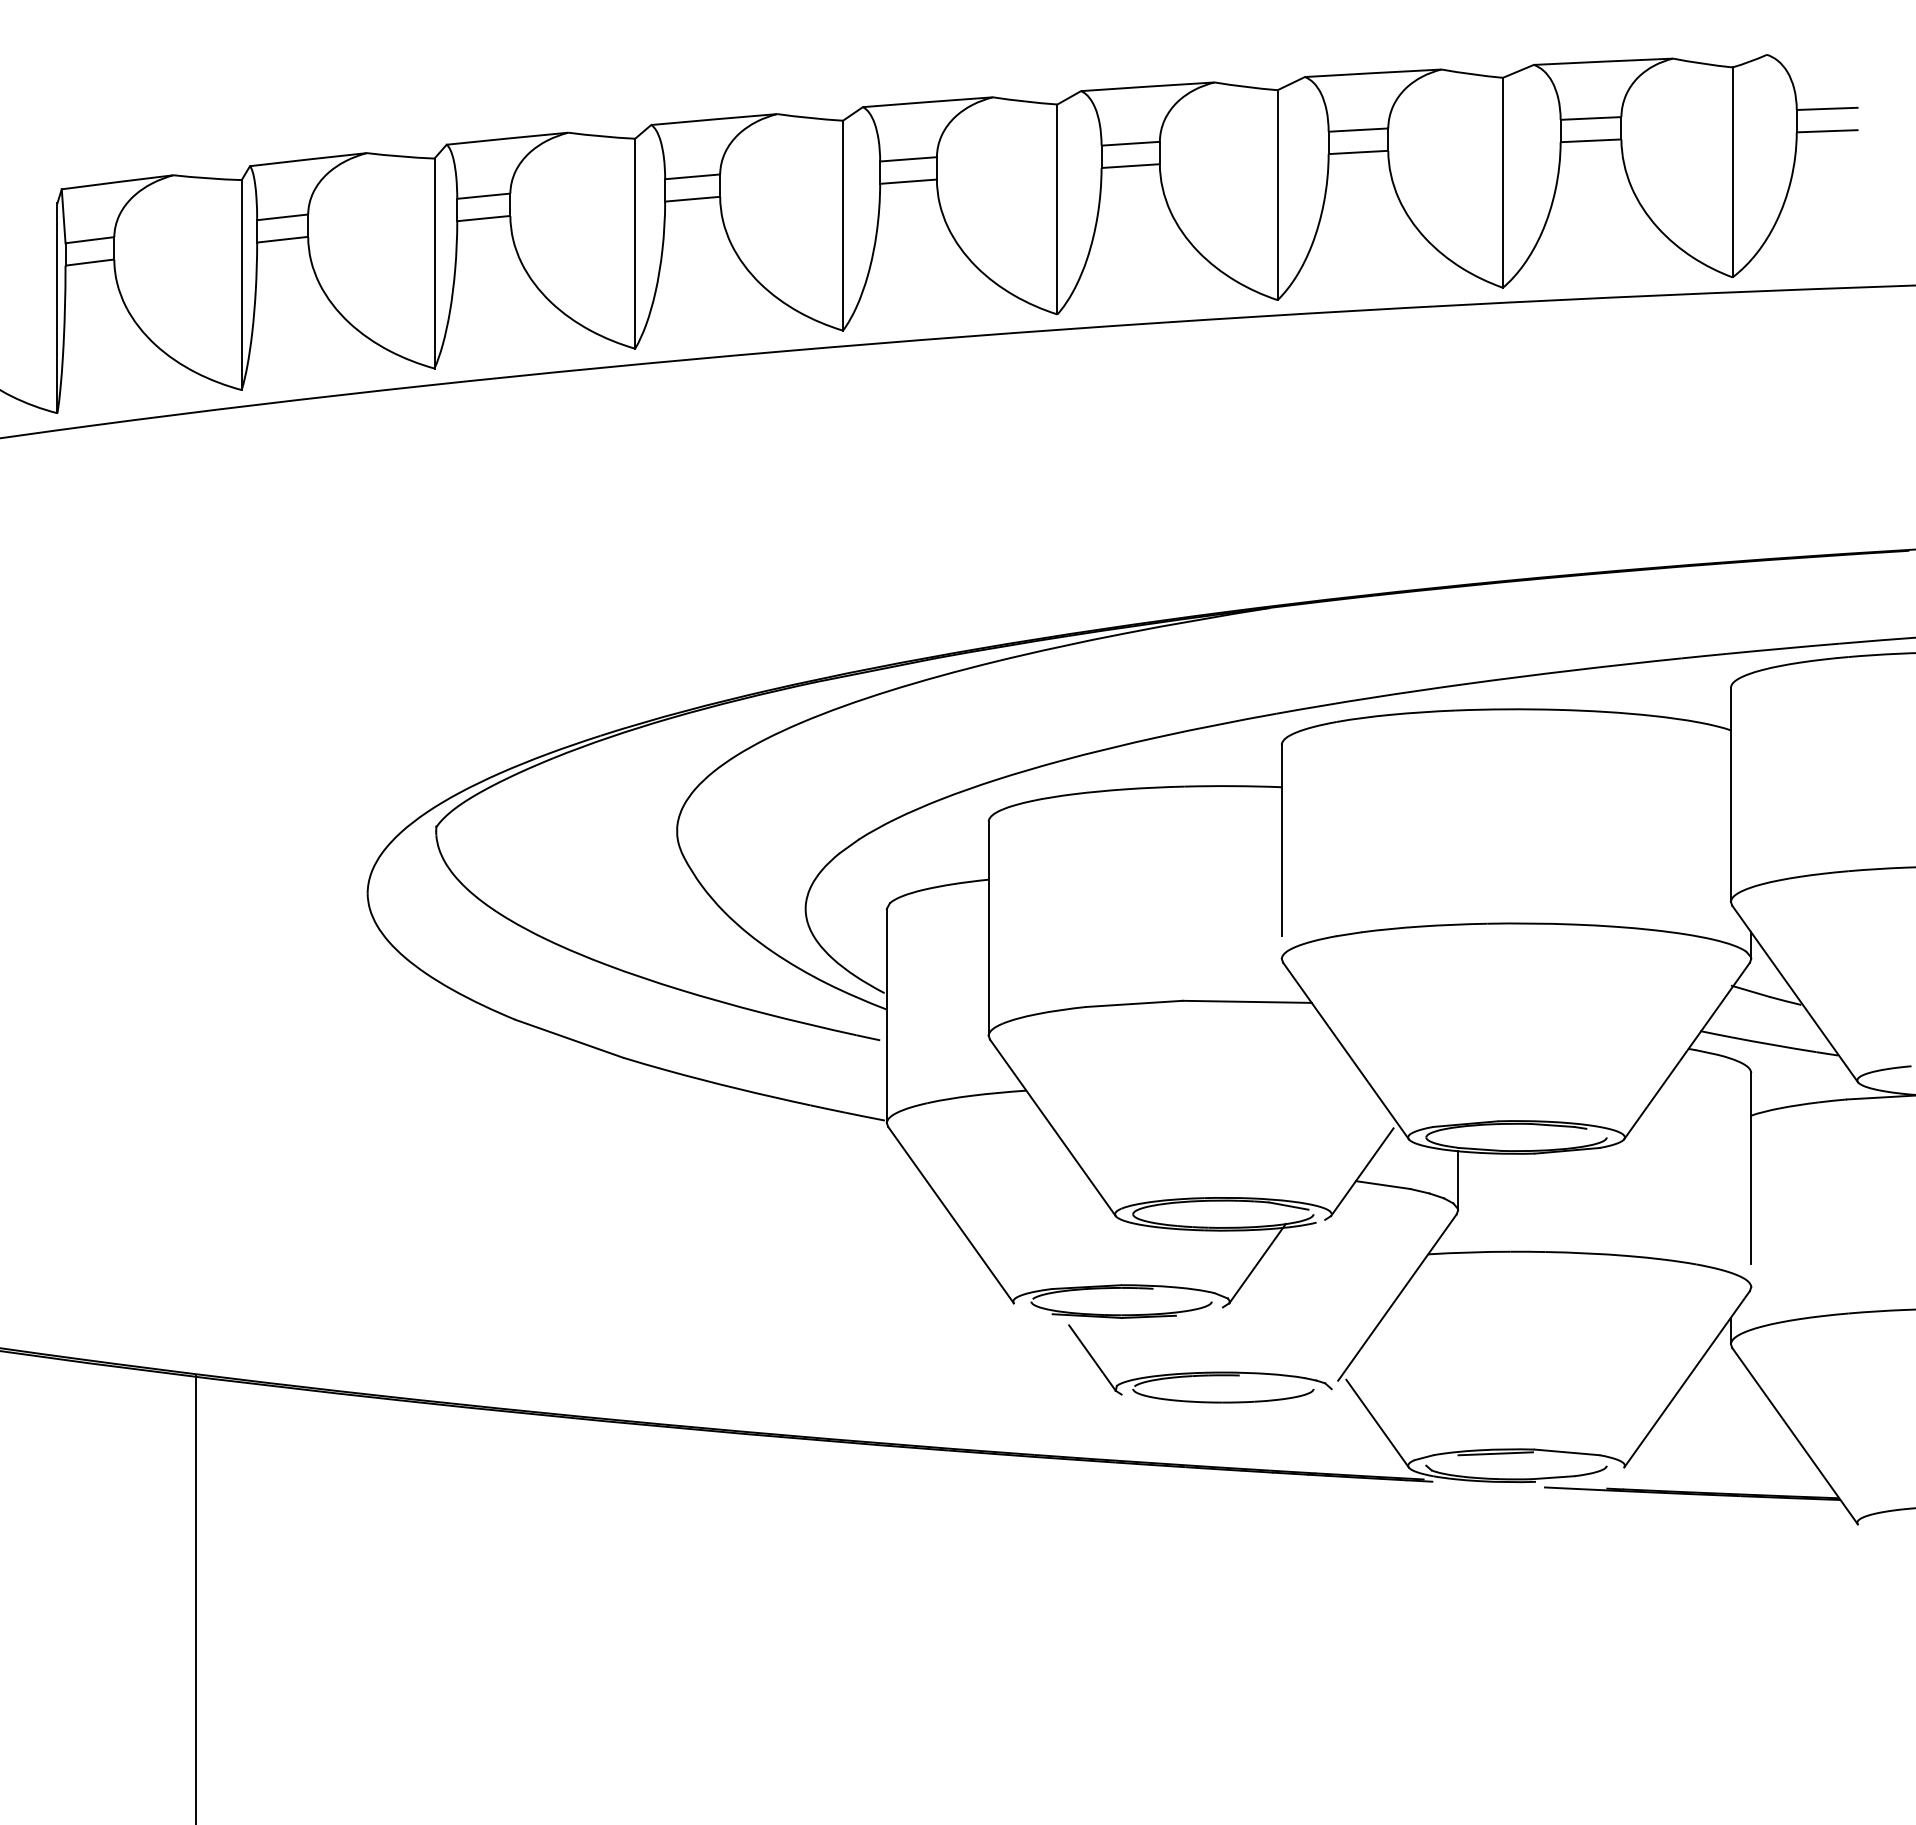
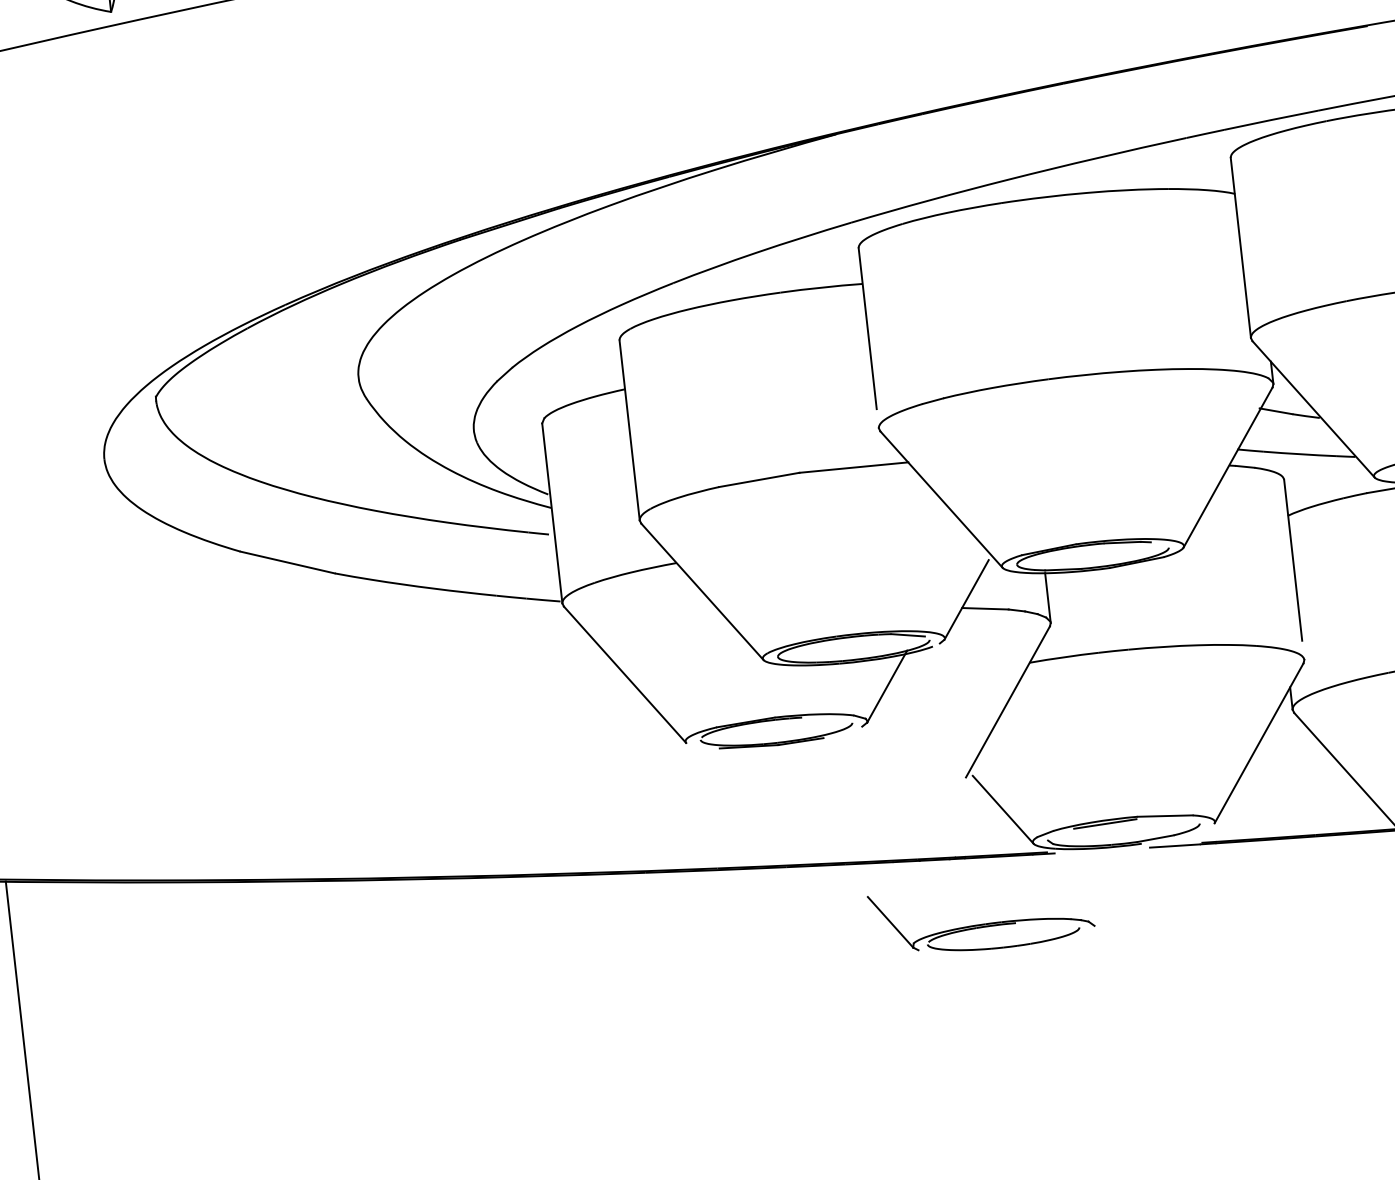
part: (1203, 1371) -> (985, 923), moved

